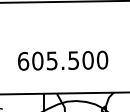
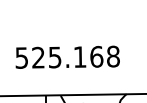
text: (62, 60) -> (67, 57), 605.500 -> 525.168

